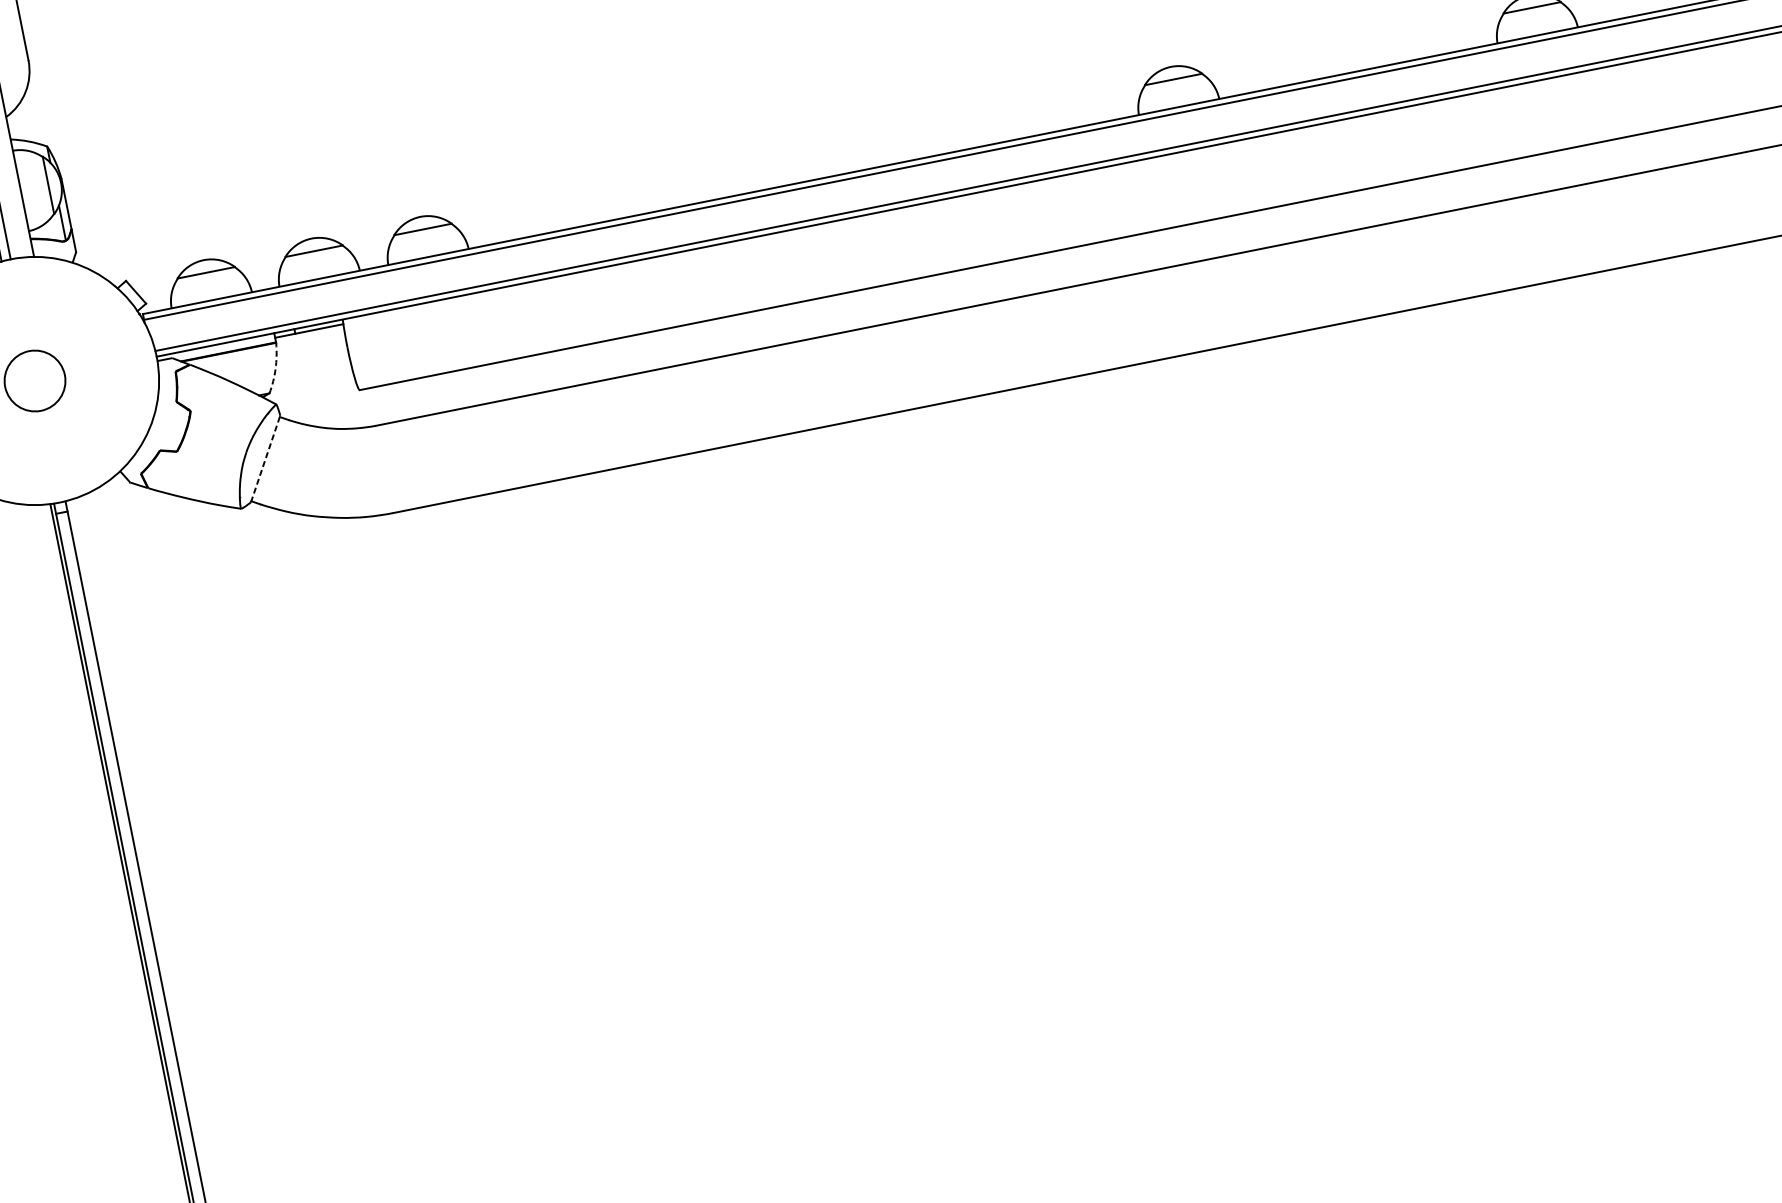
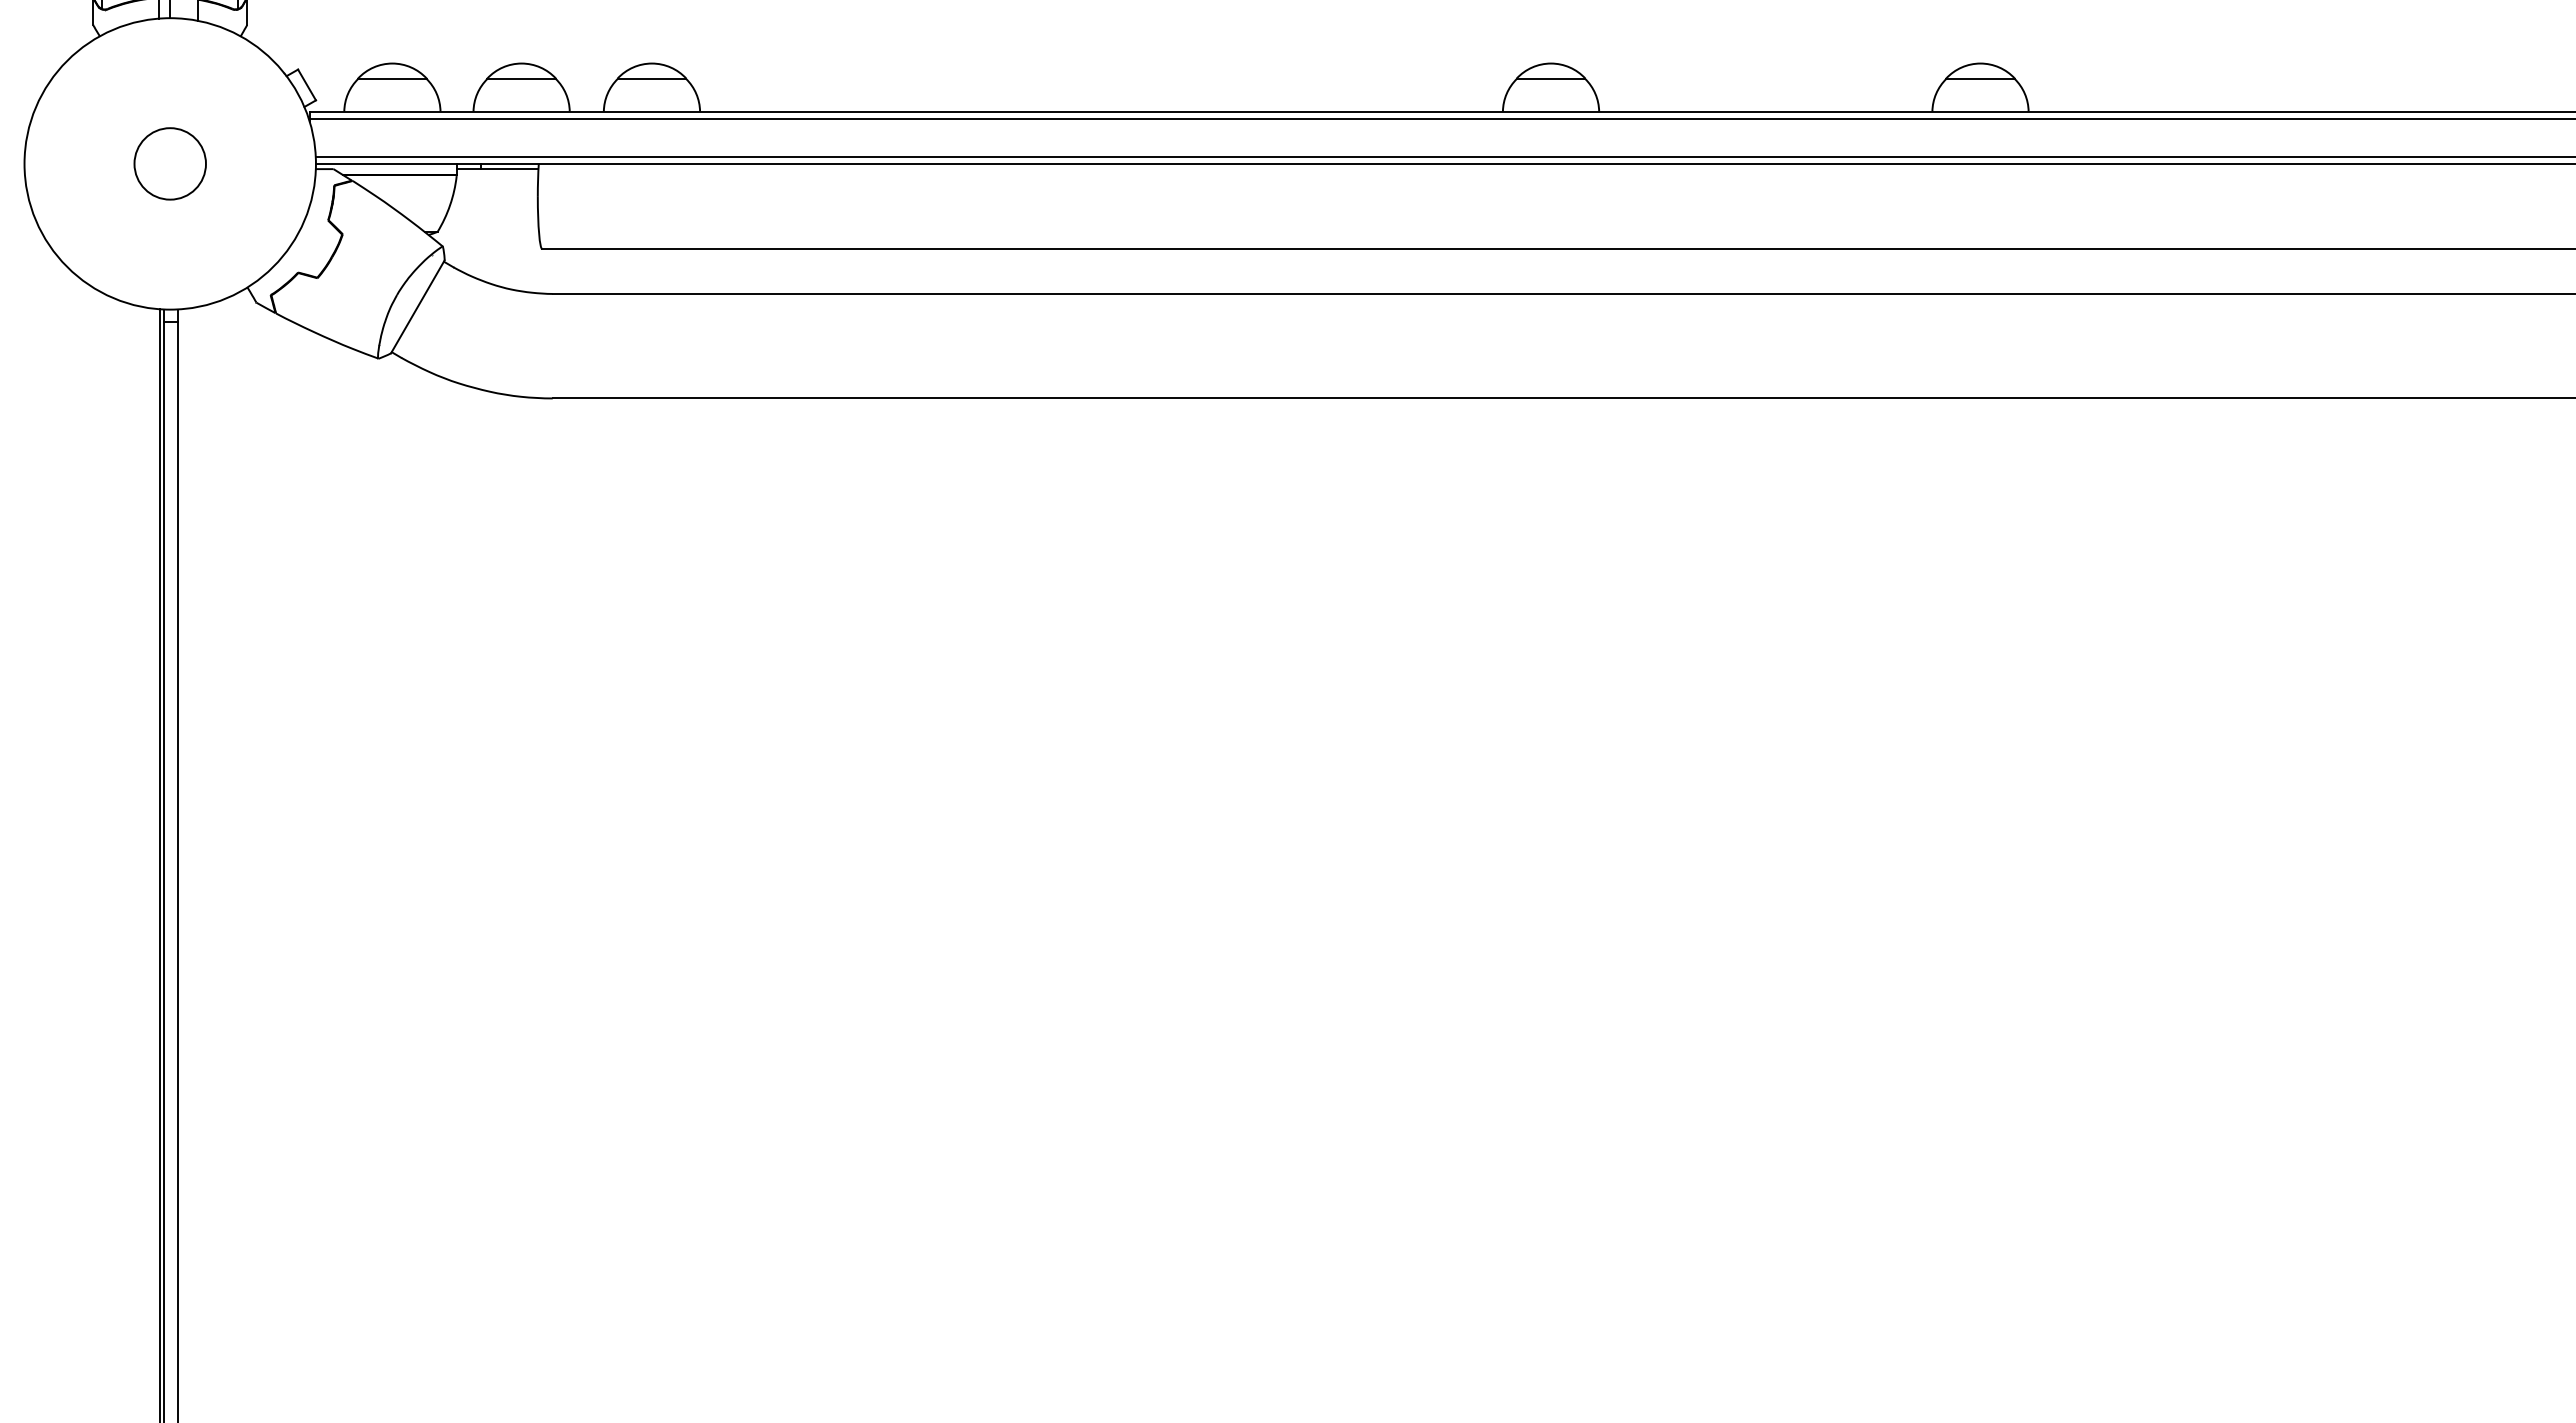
arc: (275, 368) -> (450, 205), dashed -> solid
line: (265, 458) -> (417, 306), dashed -> solid

